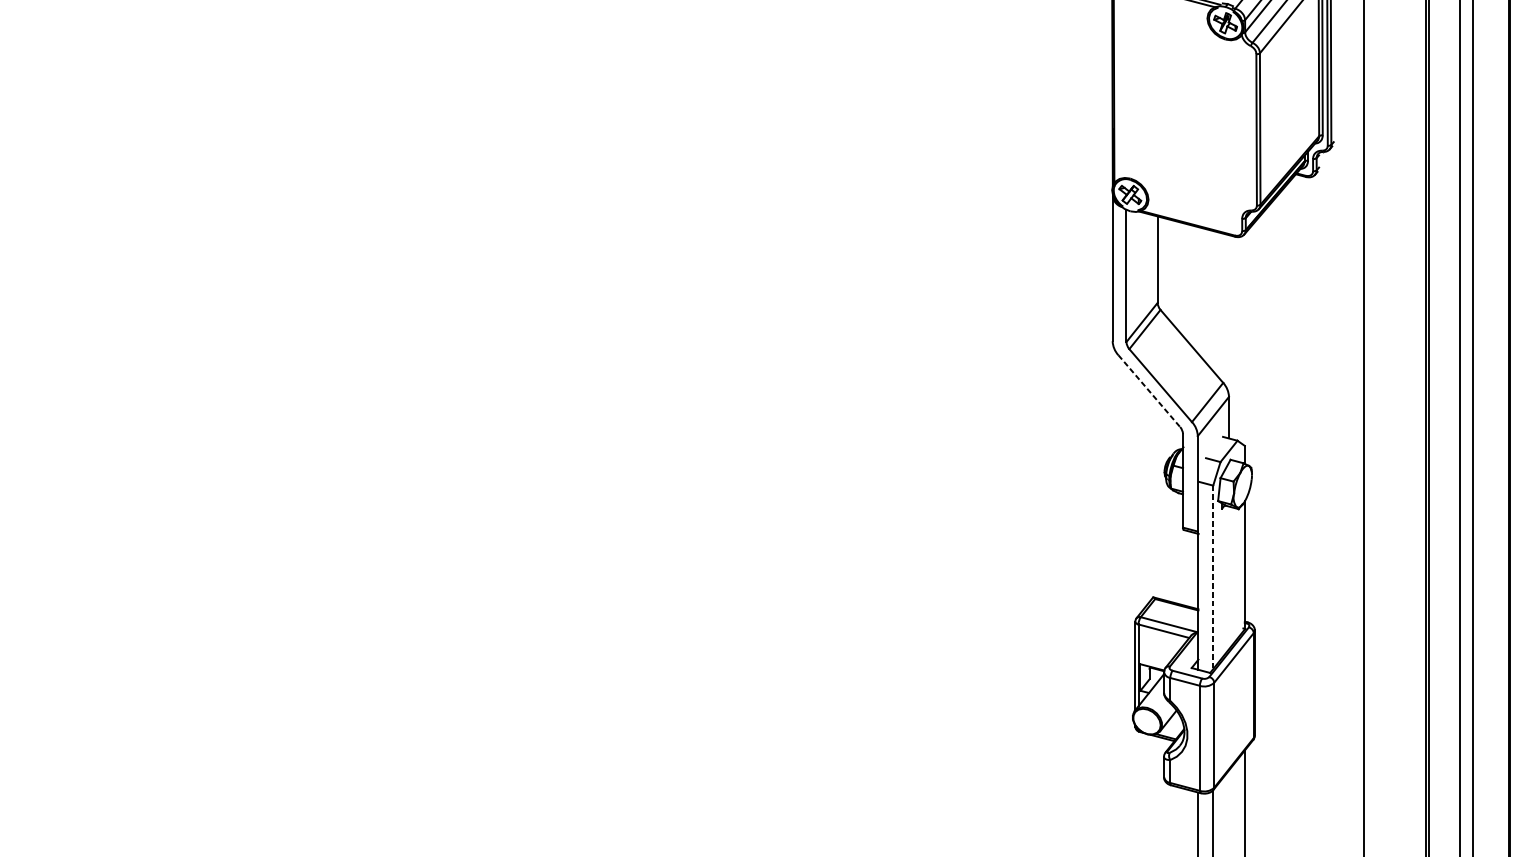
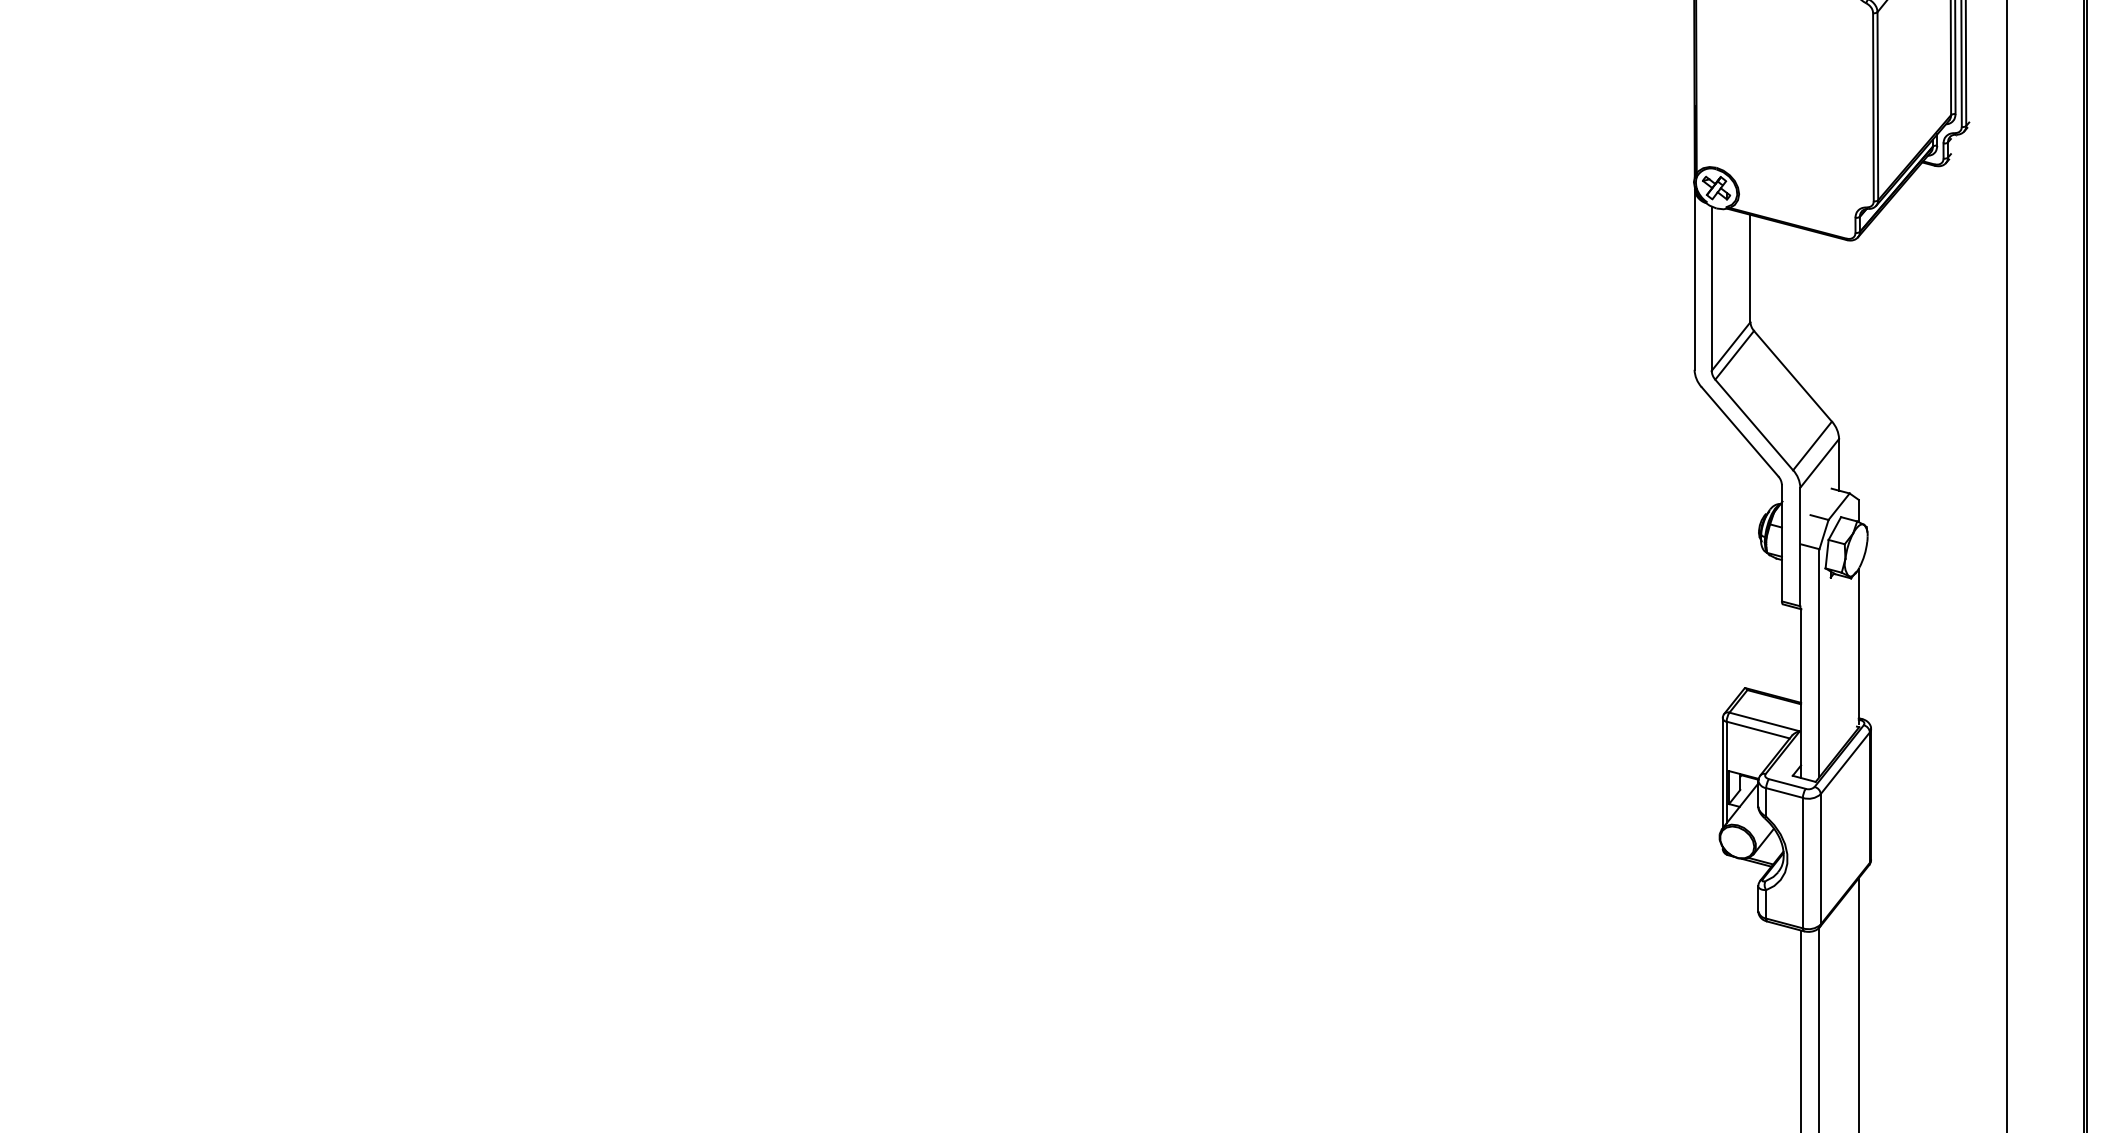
line: (1149, 390) -> (1740, 431), dashed -> solid
line: (1213, 577) -> (1819, 663), dashed -> solid

